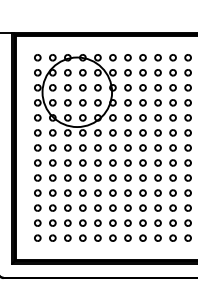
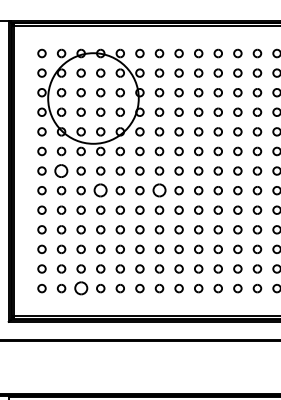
part: (52, 147) -> (61, 170), size x1.6
part: (82, 162) -> (100, 190), size x1.6
part: (127, 162) -> (159, 190), size x1.6
part: (67, 238) -> (80, 288), size x1.6

